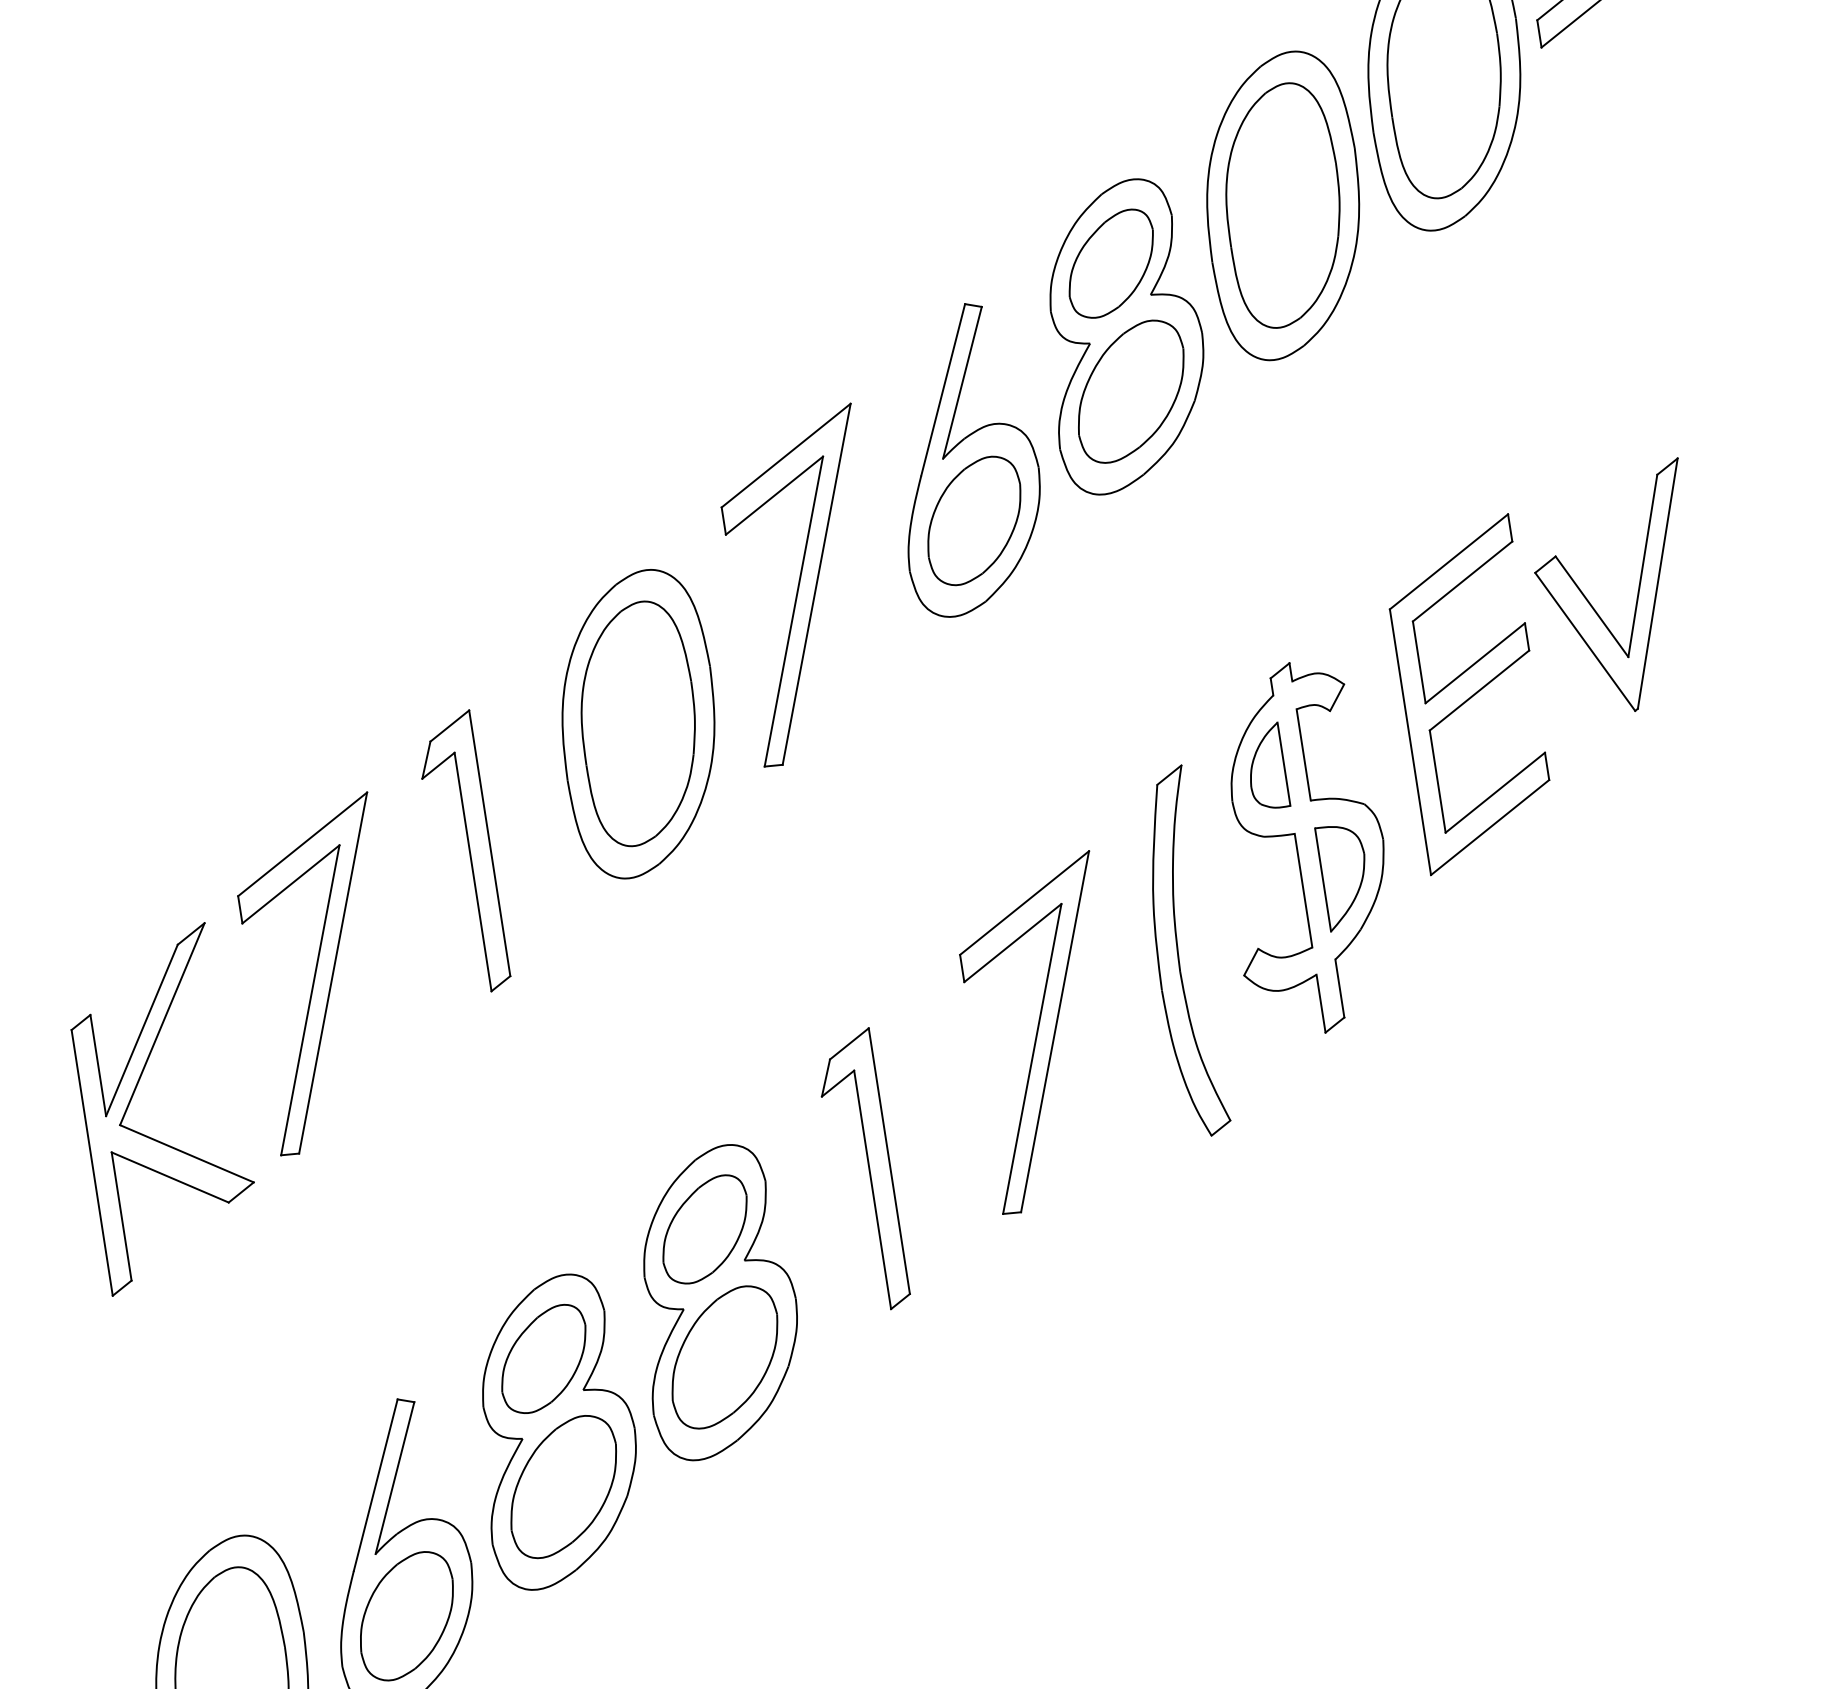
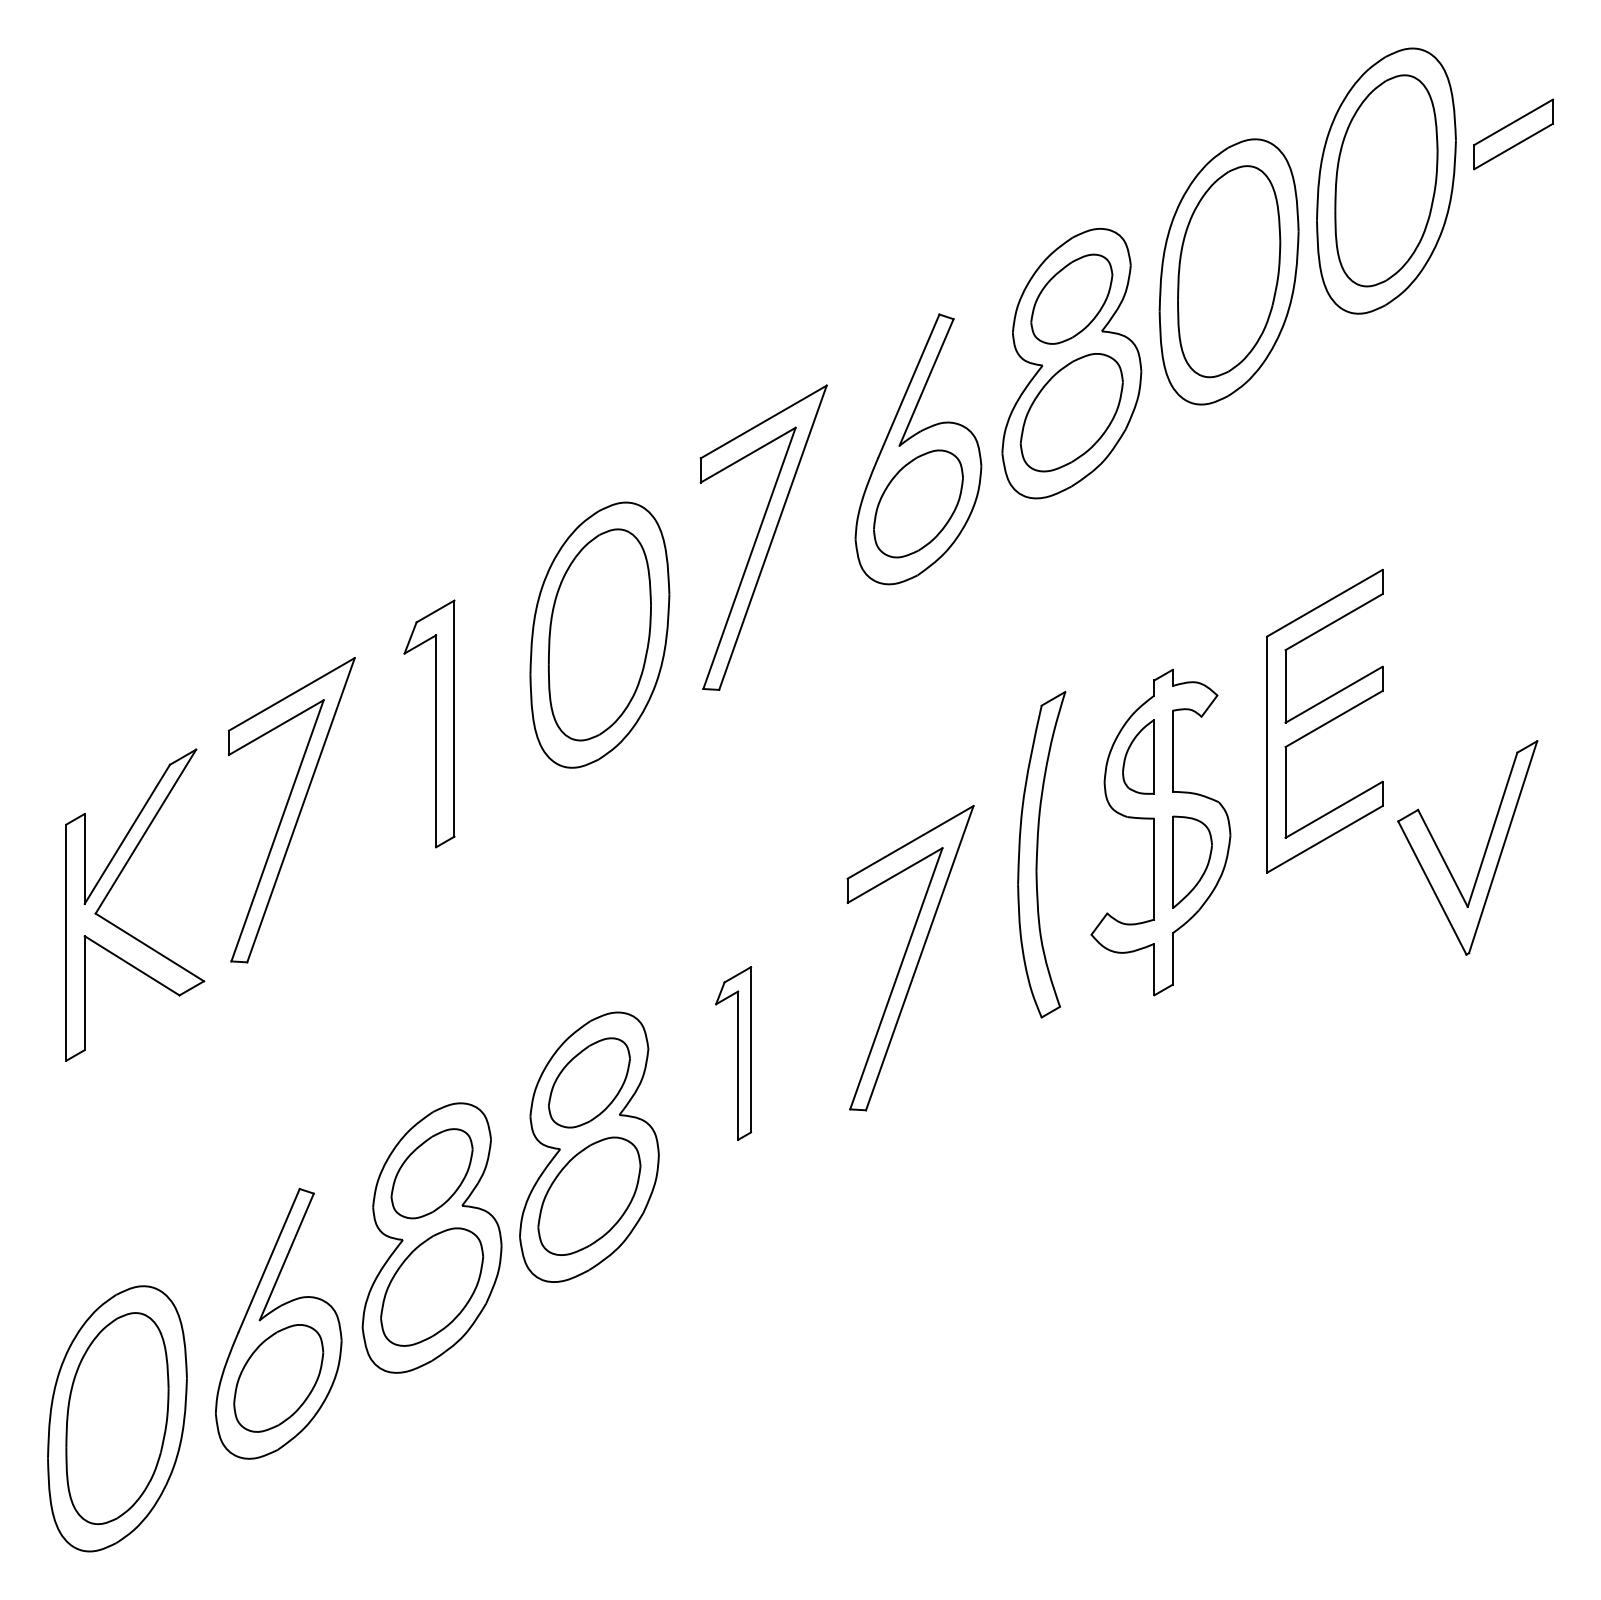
part: (1637, 591) -> (1484, 851), moved
part: (1183, 952) -> (1041, 854), moved
part: (862, 1171) -> (733, 1053), size x0.7

